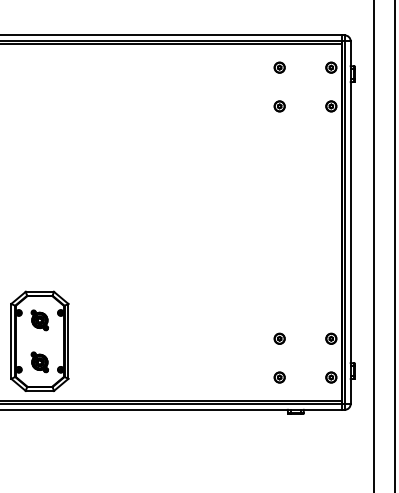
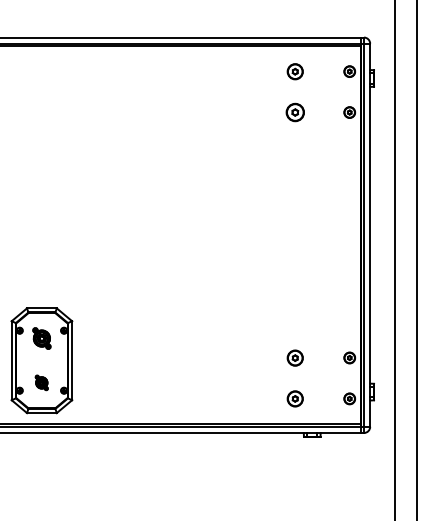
part: (279, 67) -> (294, 71), size x1.4
part: (279, 106) -> (294, 112), size x1.6
part: (279, 338) -> (294, 357), size x1.4
part: (39, 362) -> (41, 383), size x0.7
part: (279, 377) -> (294, 398), size x1.4

